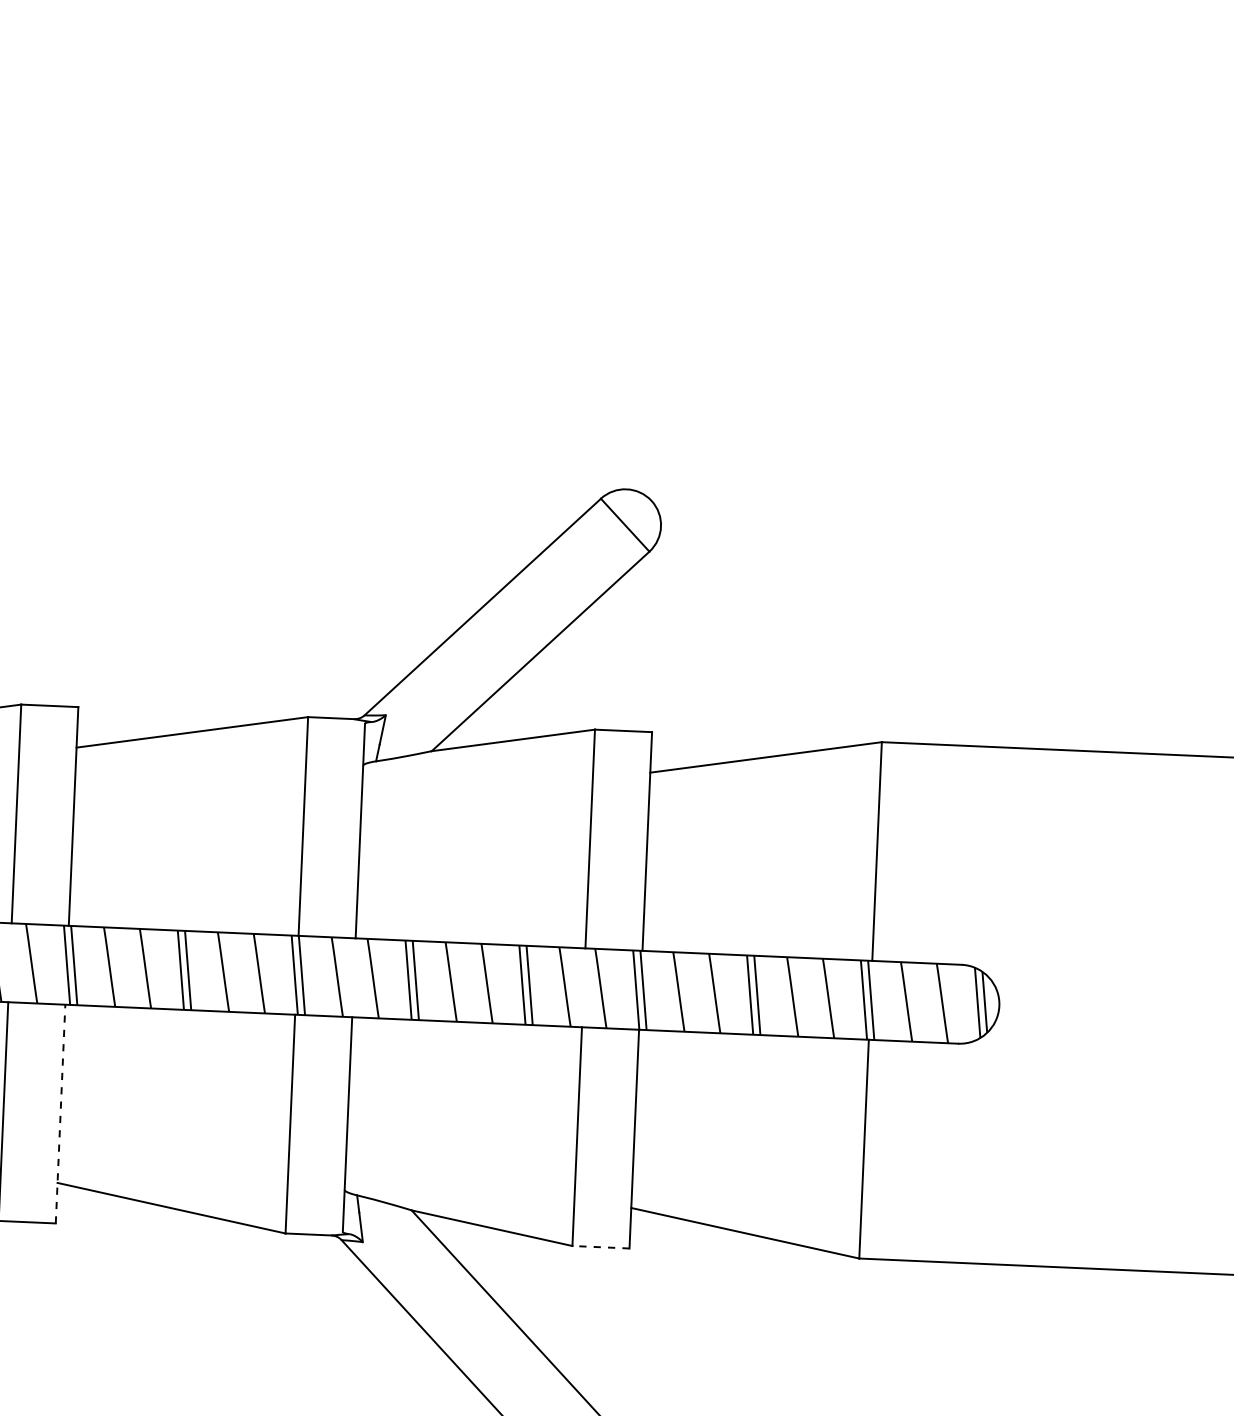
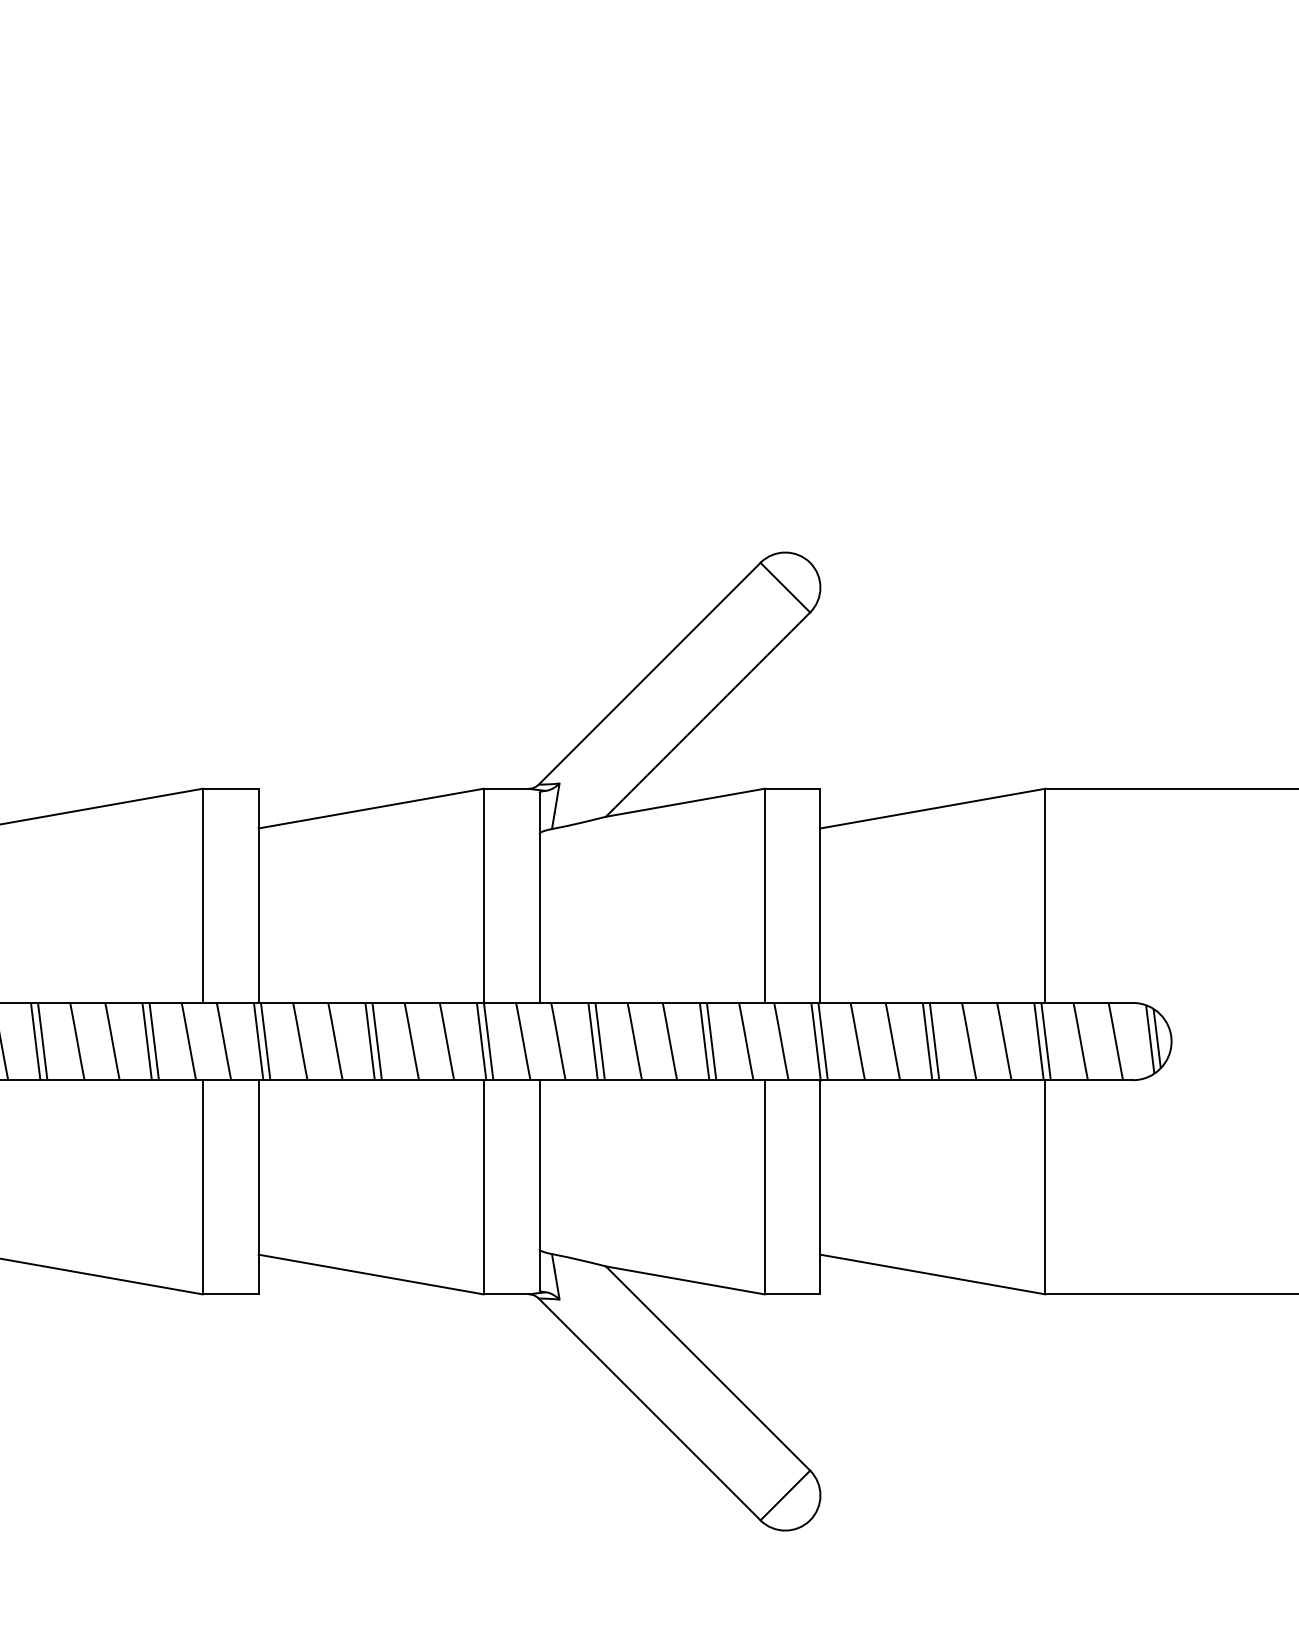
line: (60, 1113) -> (258, 1186), dashed -> solid
line: (600, 1247) -> (792, 1294), dashed -> solid

